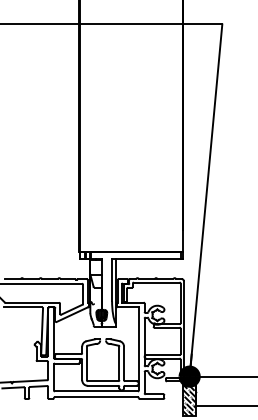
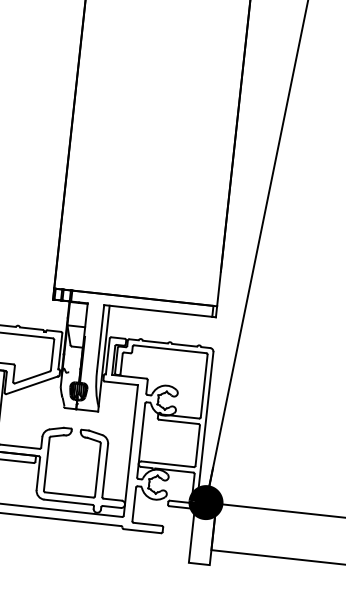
hatch: (189, 395) -> (202, 532), removed

